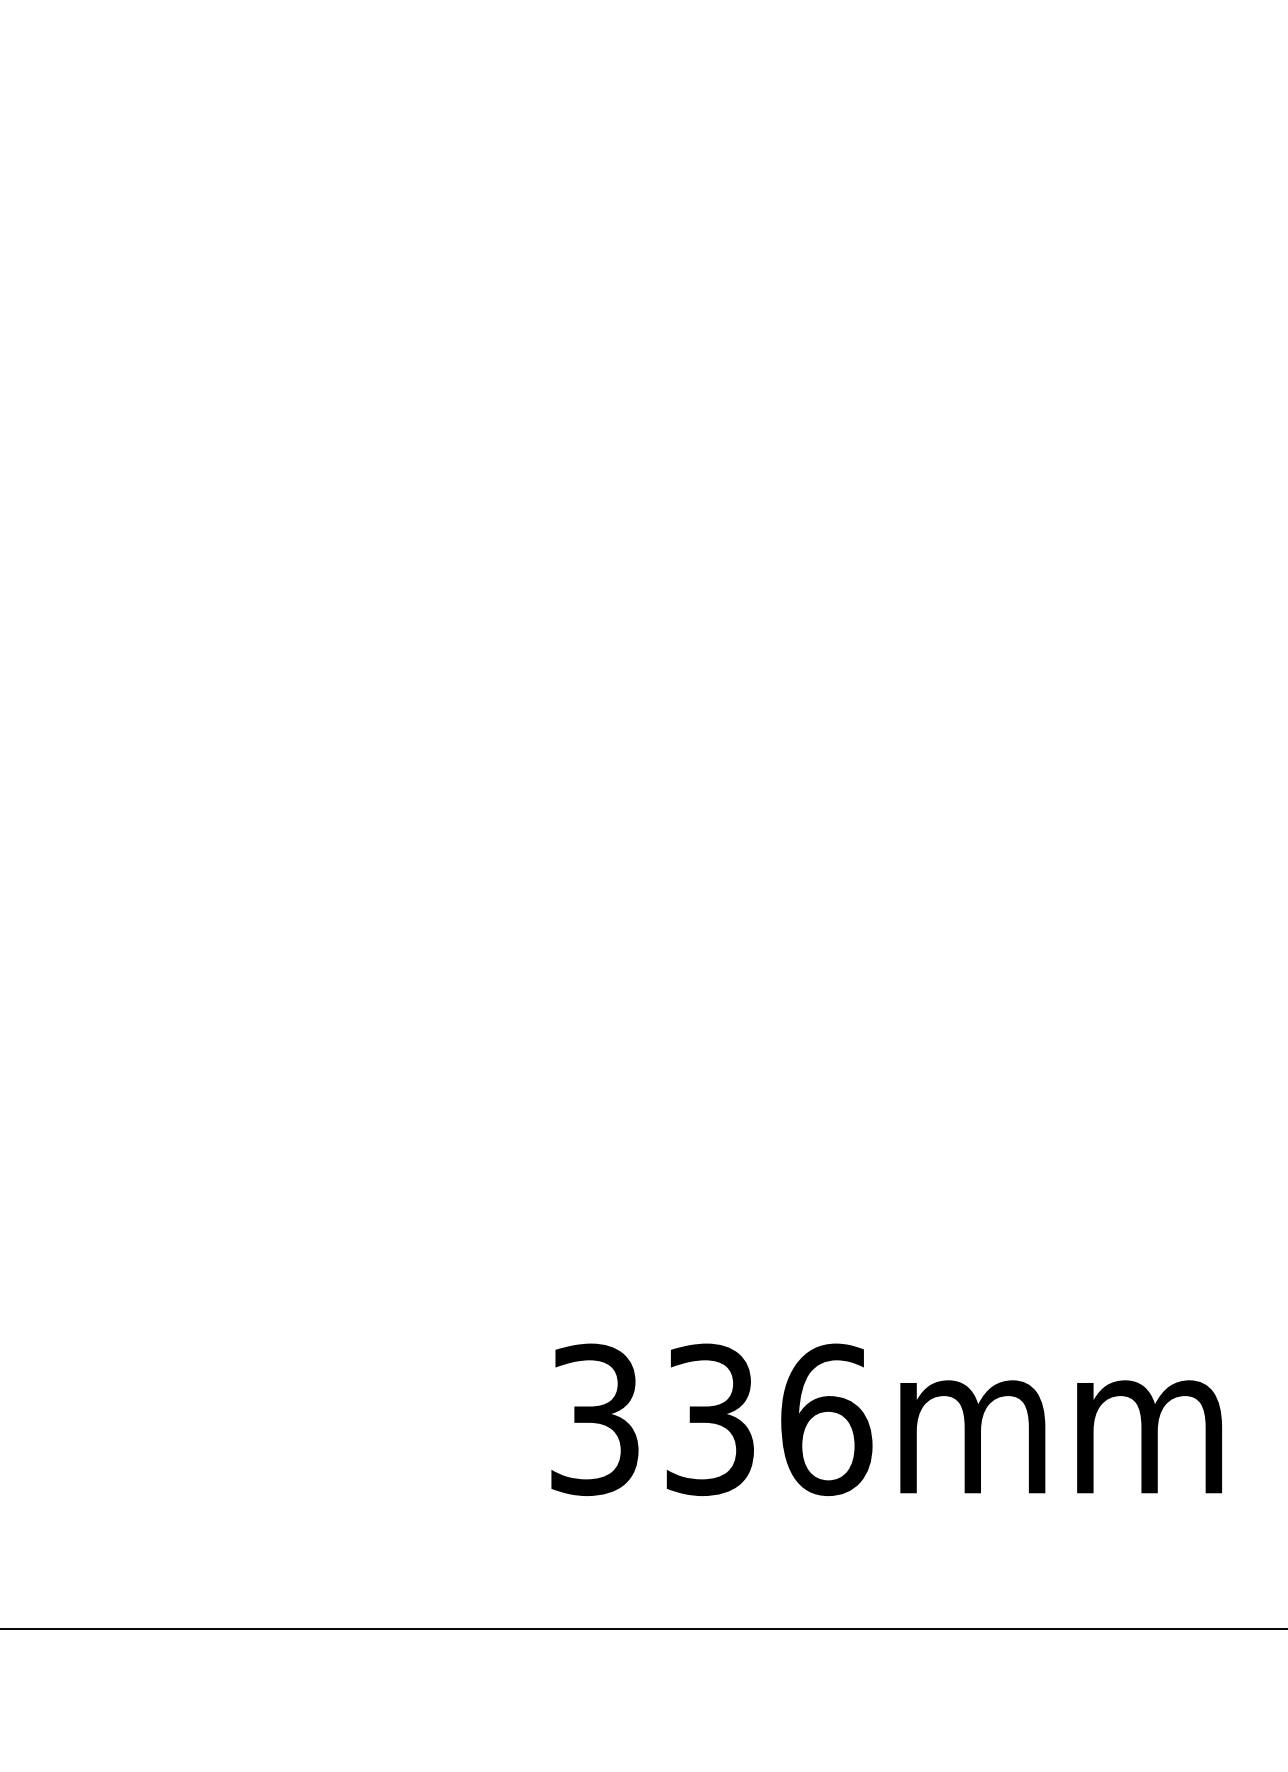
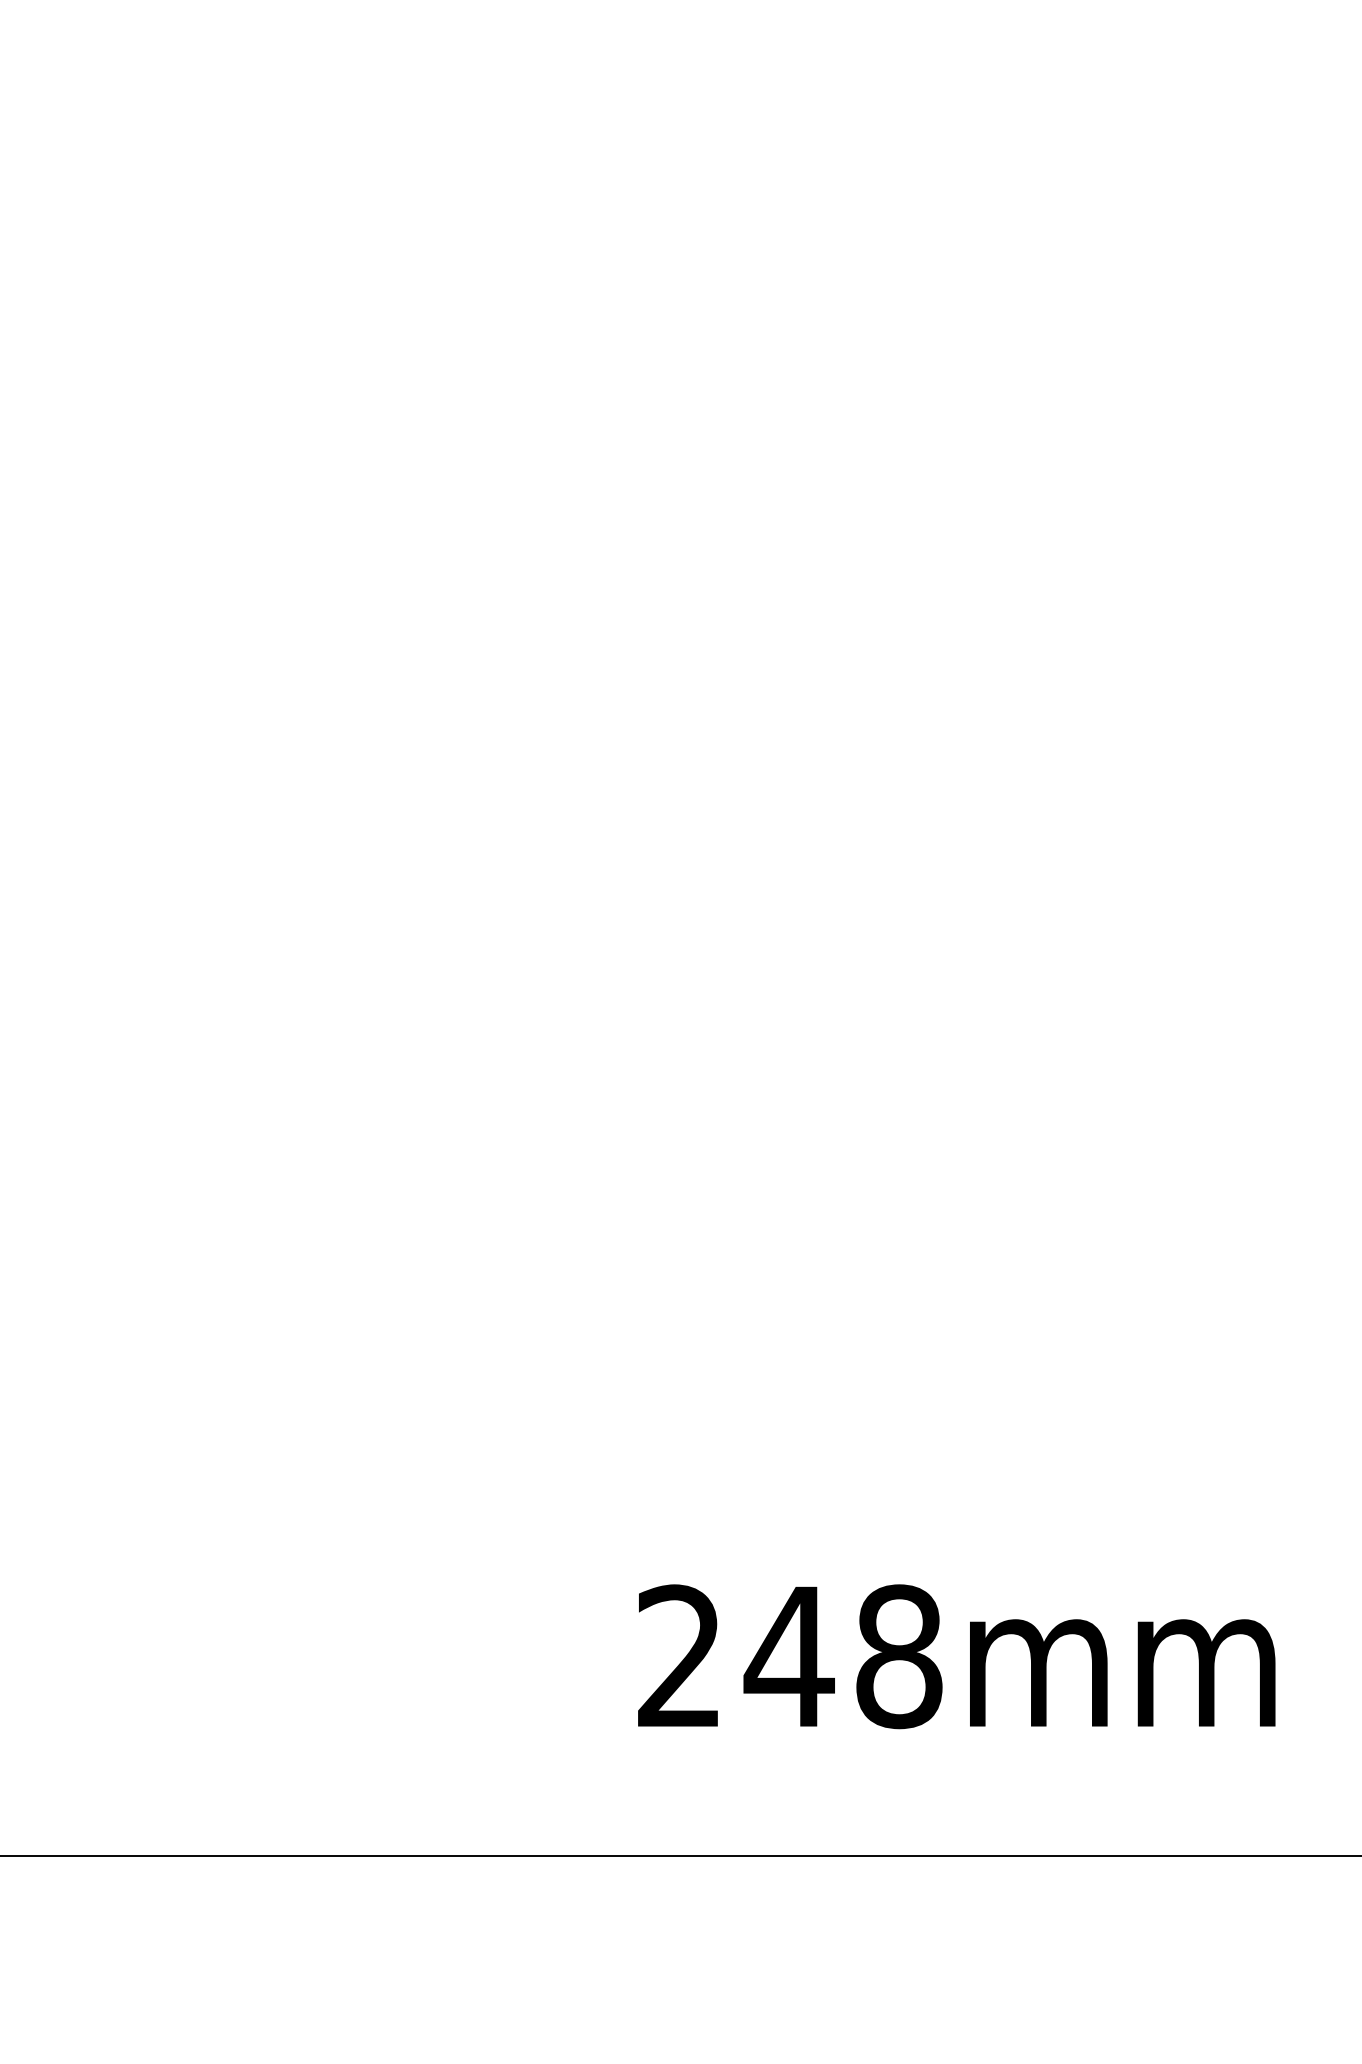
text: (711, 1419) -> (790, 1656), 336mm -> 248mm

